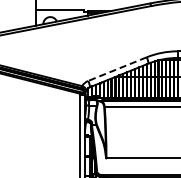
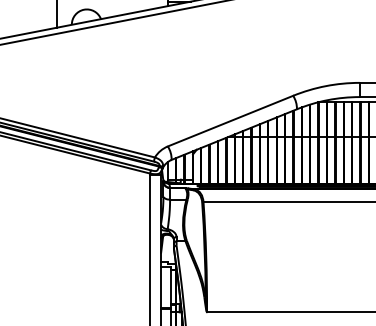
line: (117, 69) -> (230, 121), dashed -> solid

